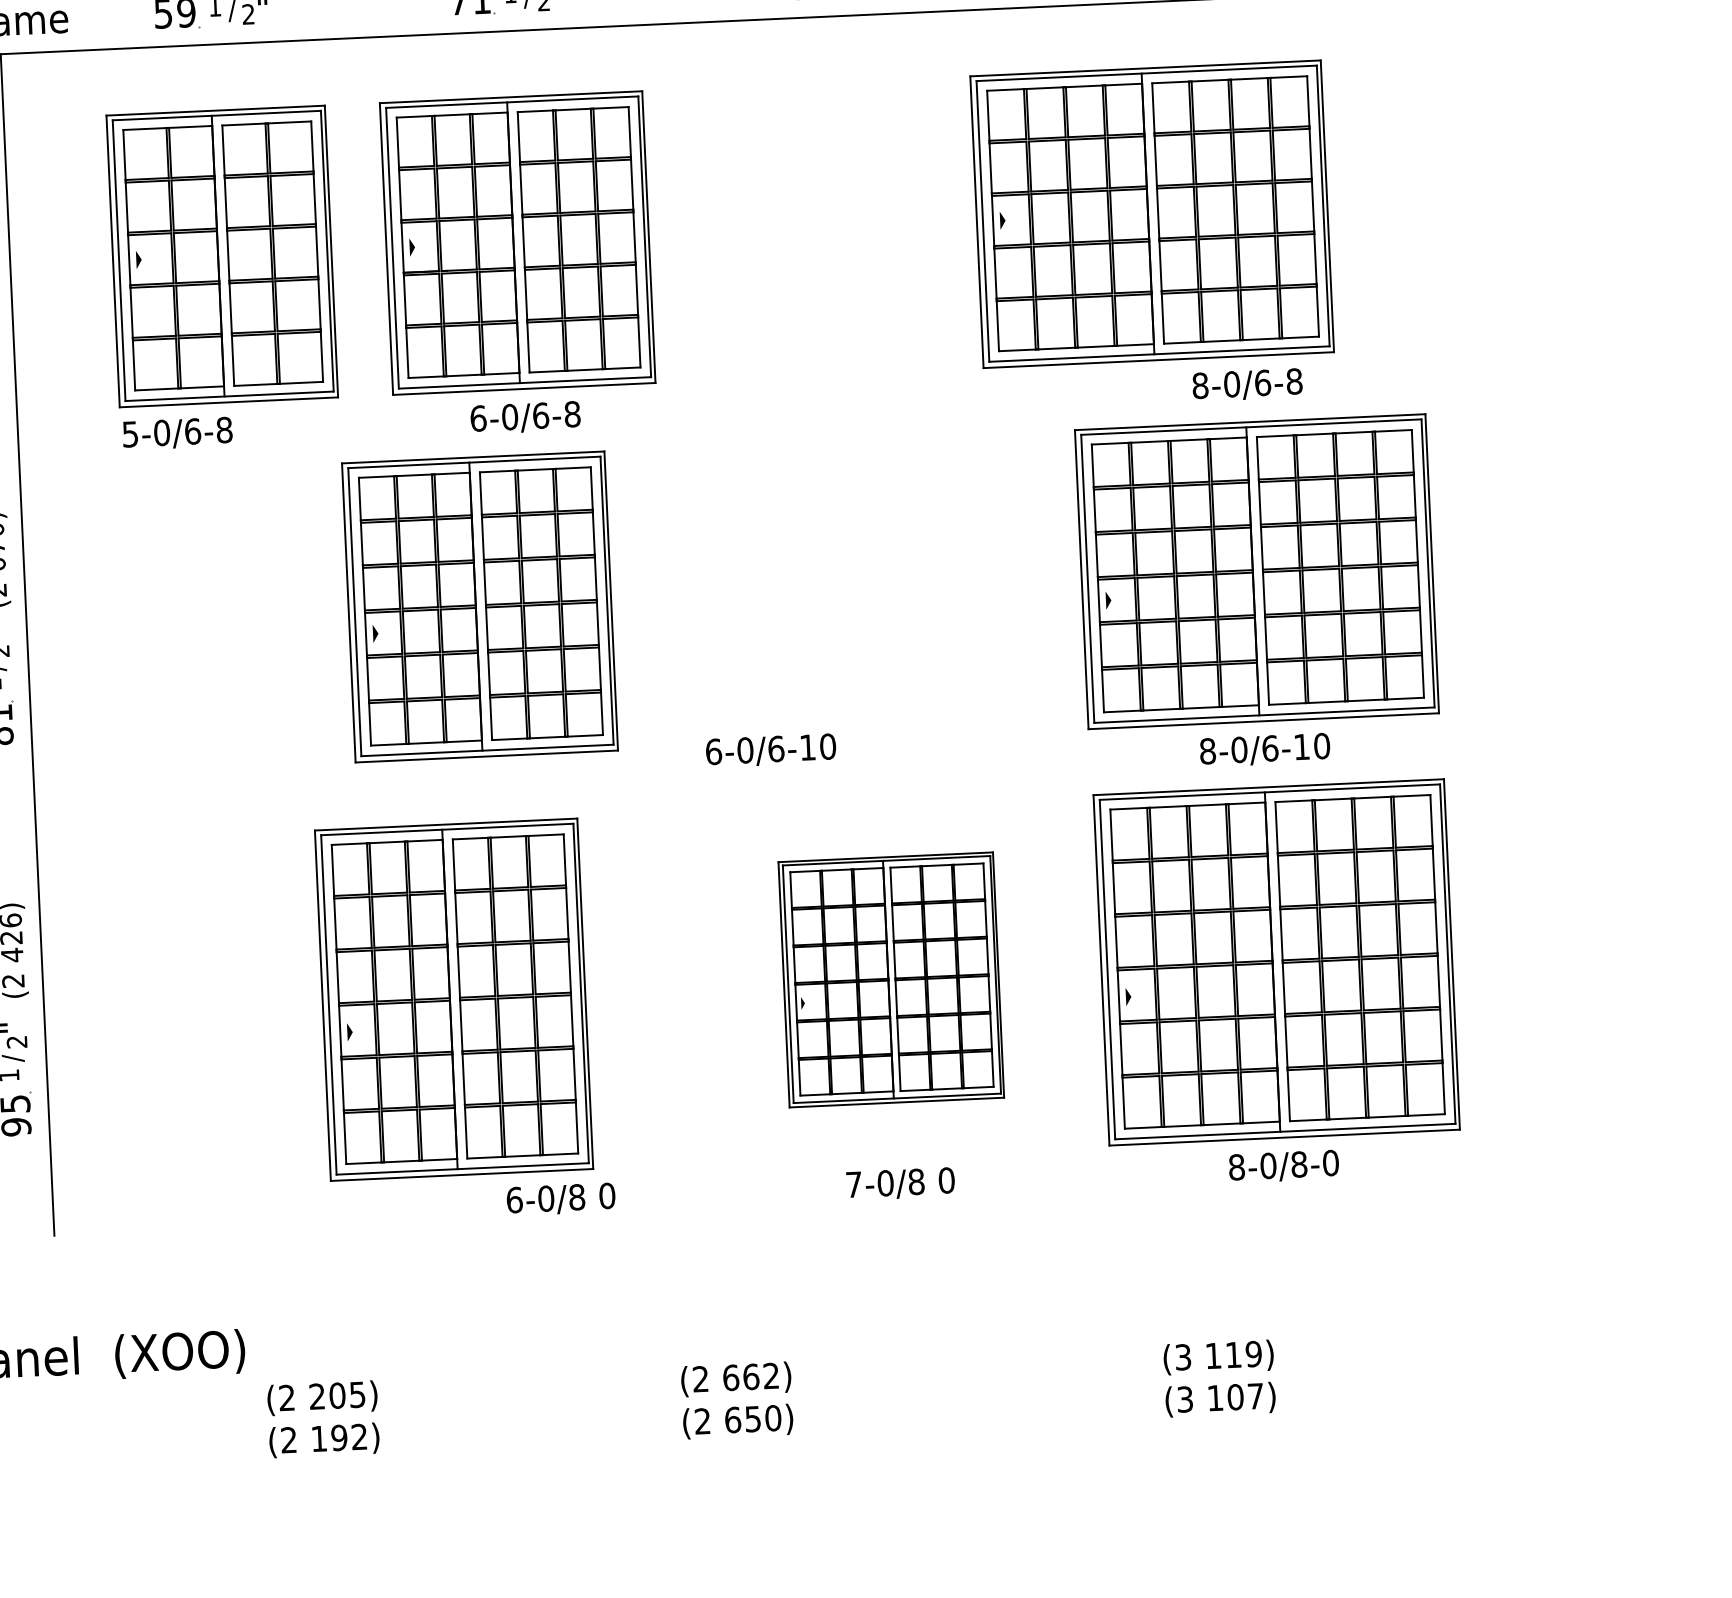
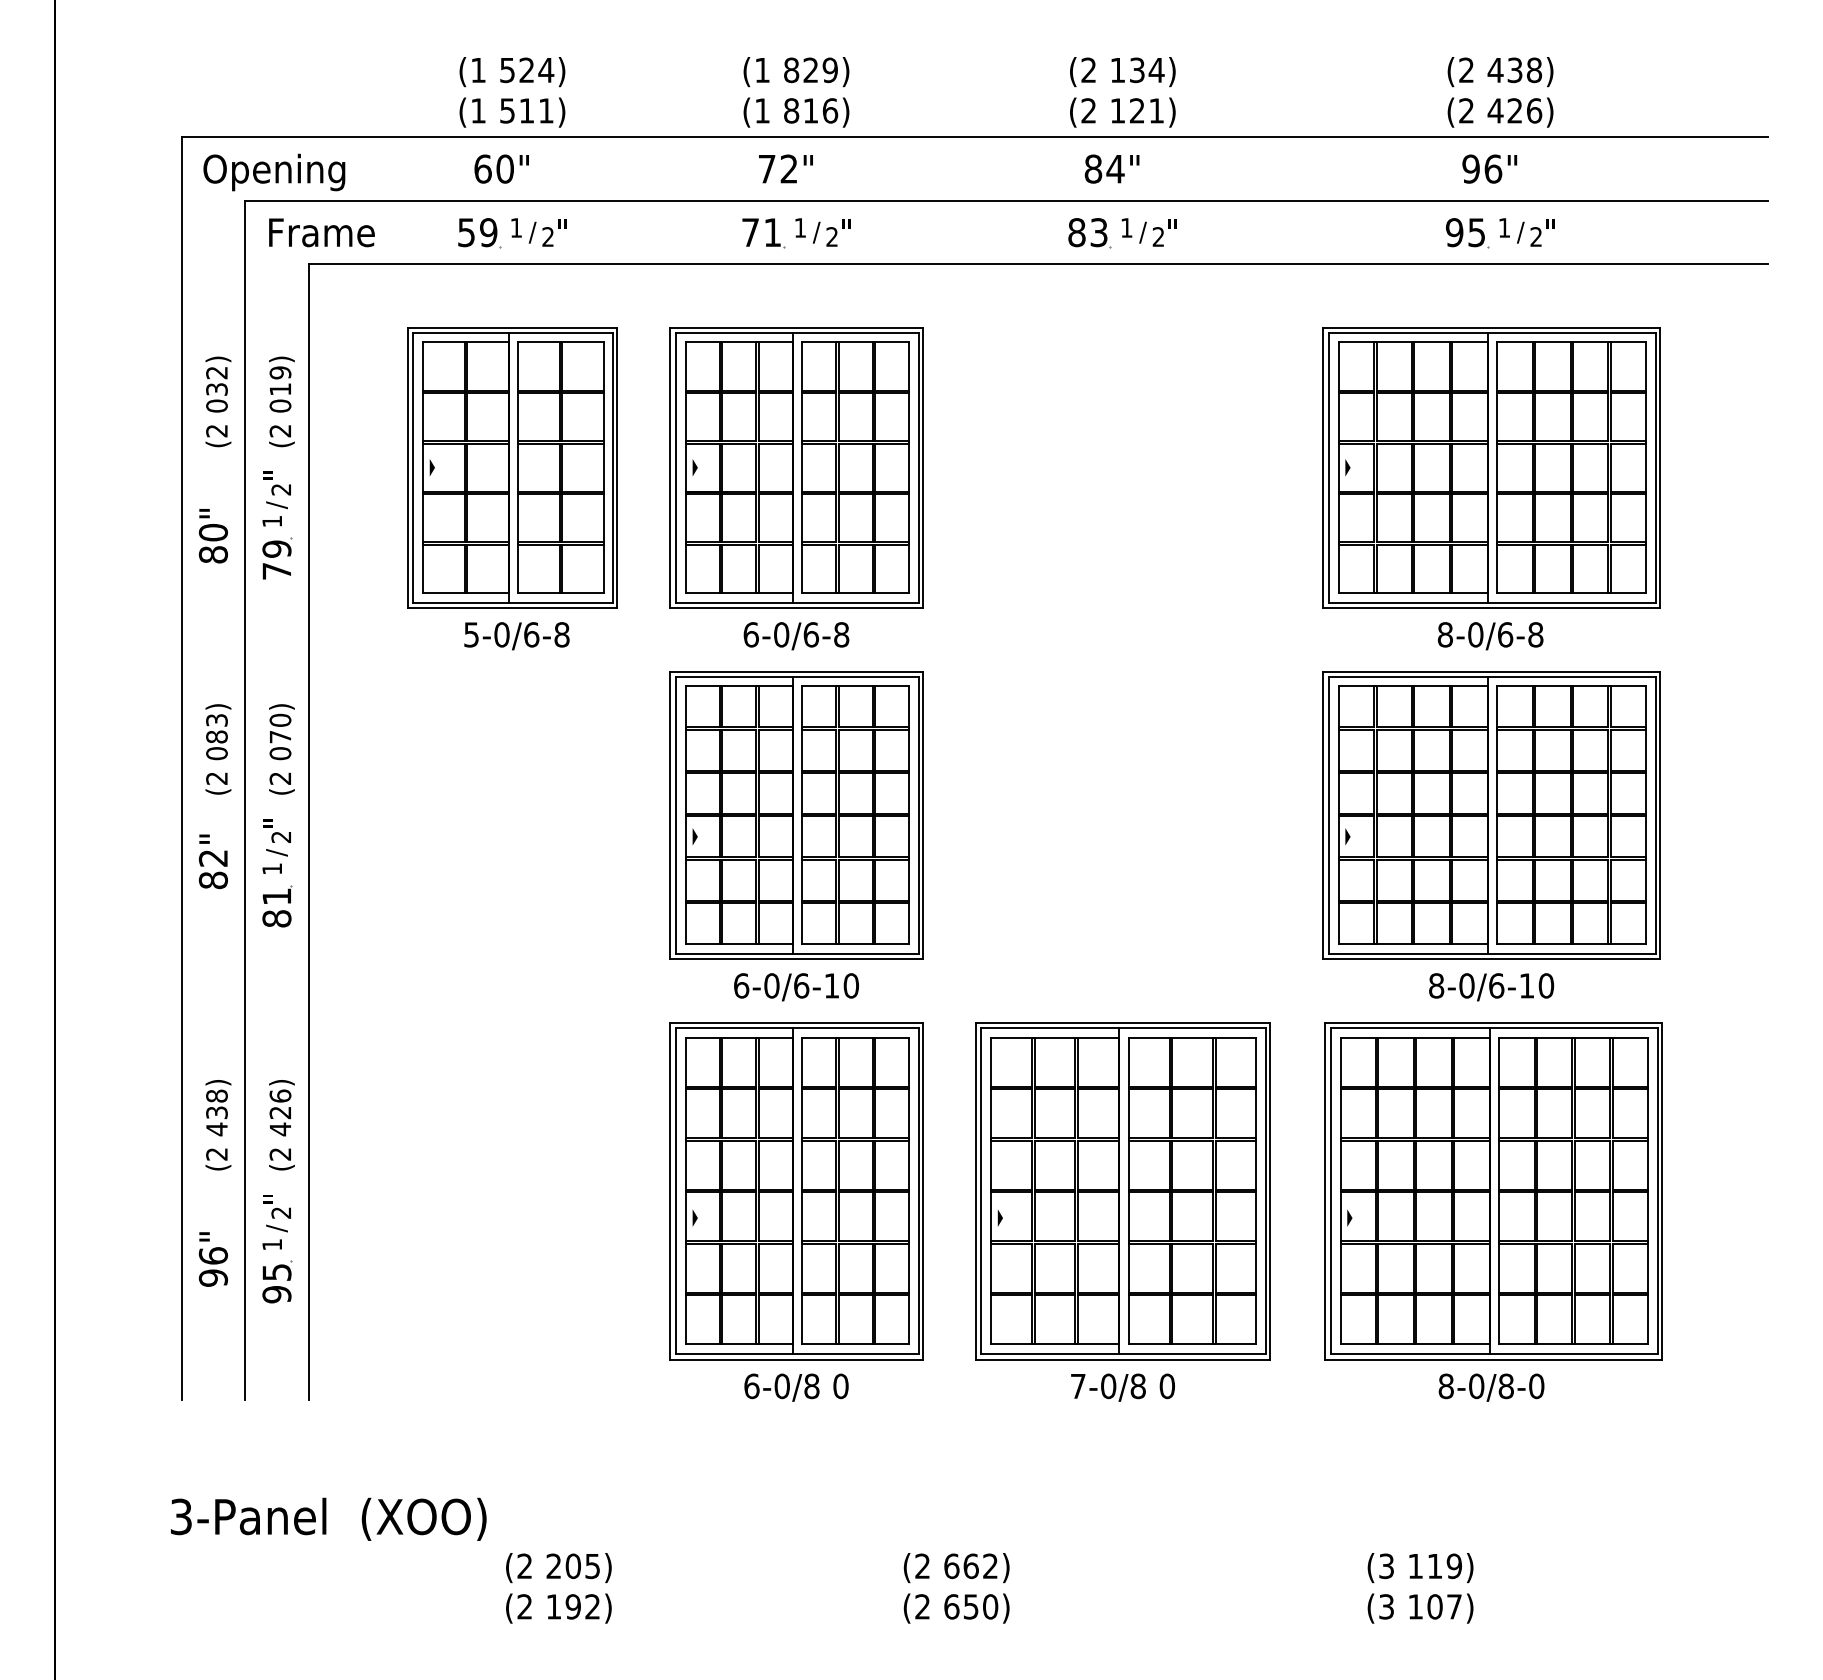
part: (1152, 213) -> (1491, 467), moved
text: (177, 434) -> (516, 636), moved
part: (480, 606) -> (796, 815), moved
text: (771, 750) -> (796, 987), moved
part: (890, 979) -> (1122, 1191), size x1.43
part: (454, 999) -> (796, 1191), moved

